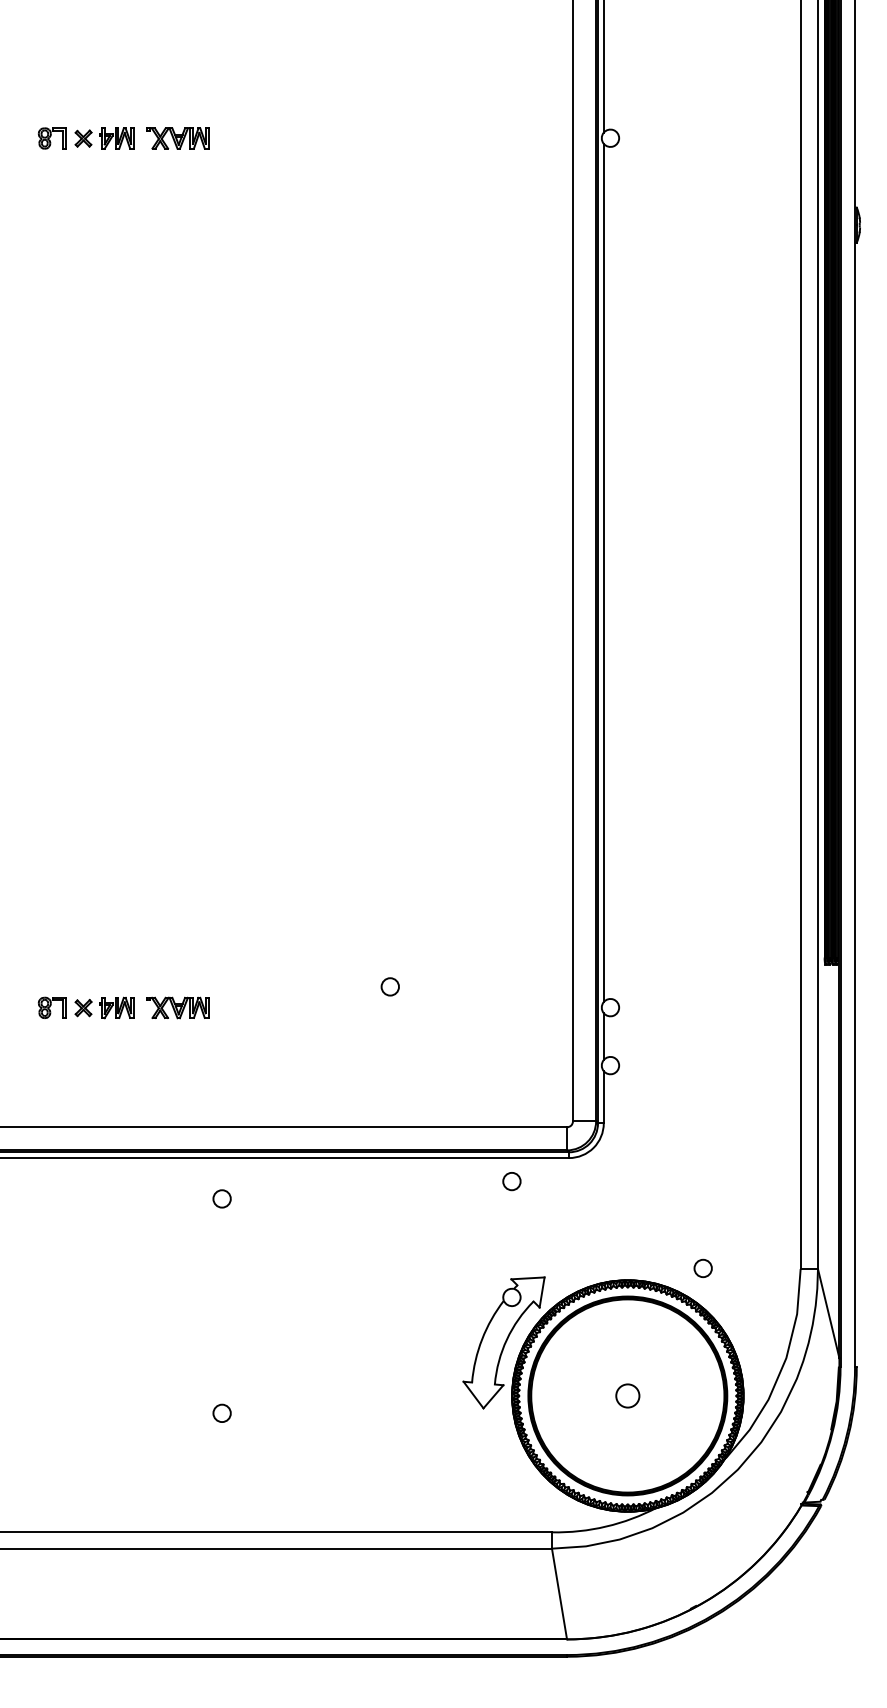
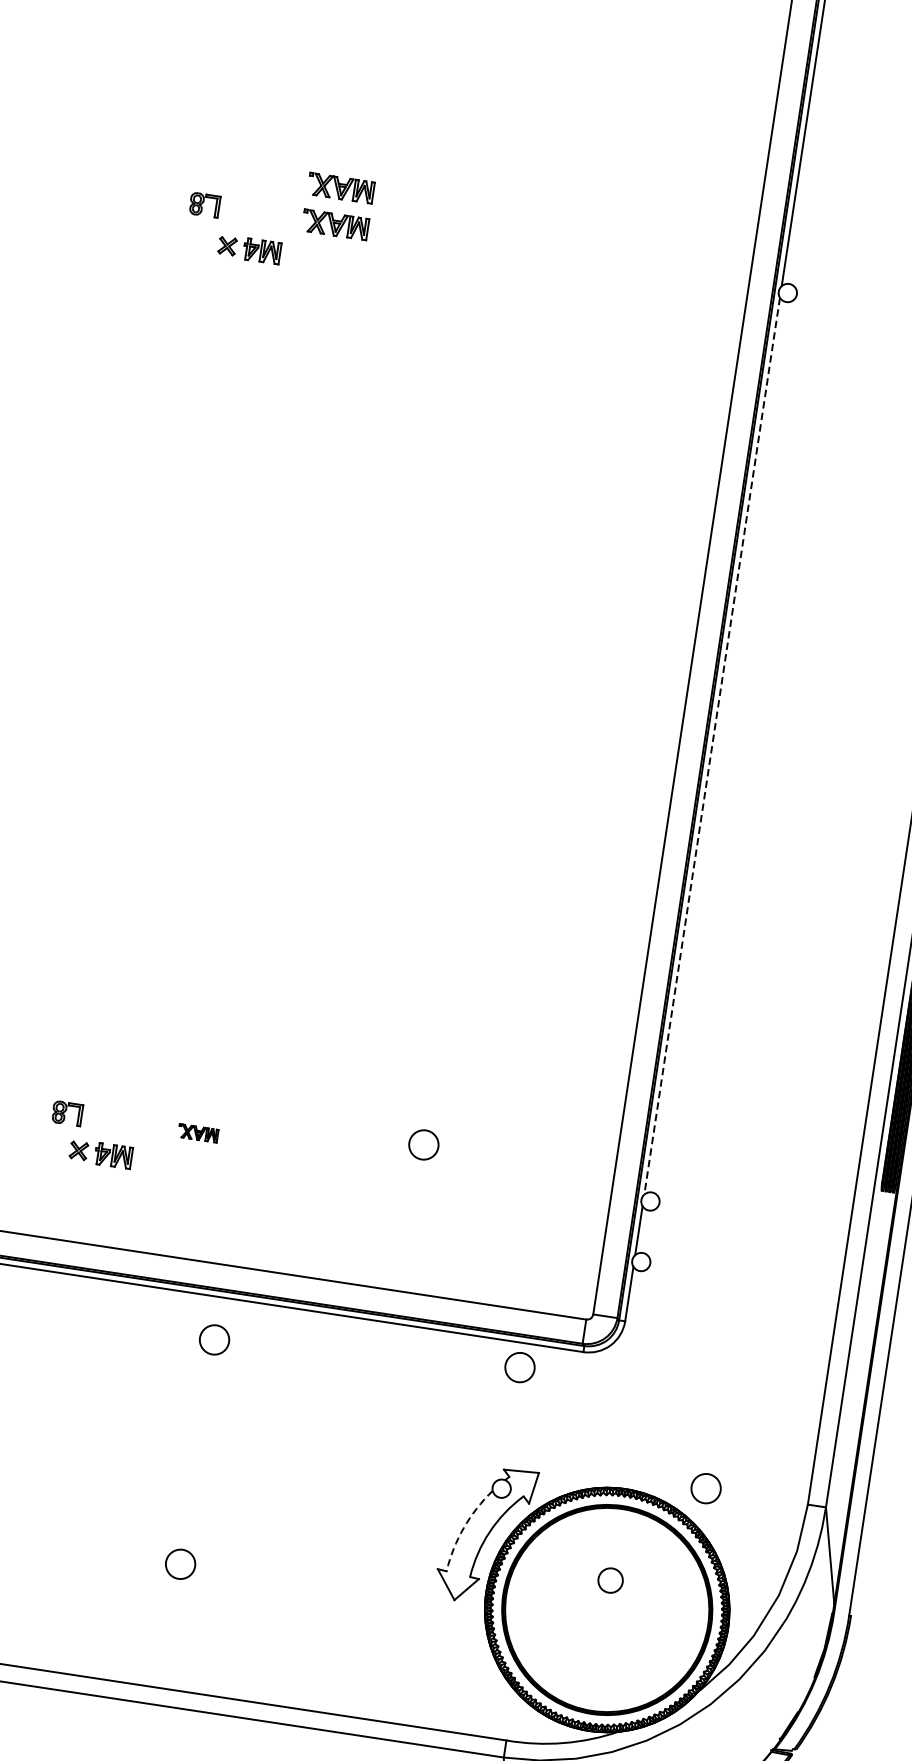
part: (177, 103) -> (340, 188), added
part: (104, 138) -> (249, 249), moved
line: (603, 573) -> (711, 746), solid -> dashed
circle: (389, 986) -> (422, 1144), size x1.6
part: (104, 1007) -> (100, 1153), moved
part: (177, 1007) -> (198, 1132), size x0.6
circle: (511, 1181) -> (519, 1367), size x1.6
circle: (221, 1198) -> (213, 1339), size x1.6
circle: (702, 1268) -> (705, 1488), size x1.6
arc: (482, 1339) -> (464, 1528), solid -> dashed
circle: (627, 1395) -> (610, 1580), moved
circle: (221, 1412) -> (180, 1563), size x1.6

